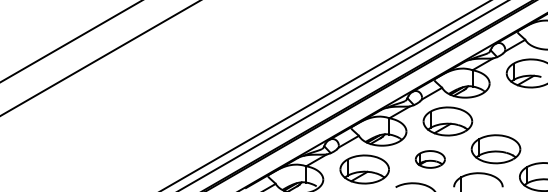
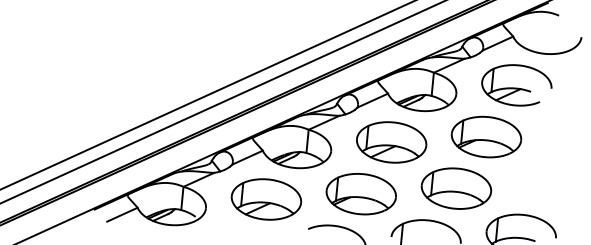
part: (513, 111) -> (486, 137), added
part: (430, 159) -> (361, 194), size x1.67

